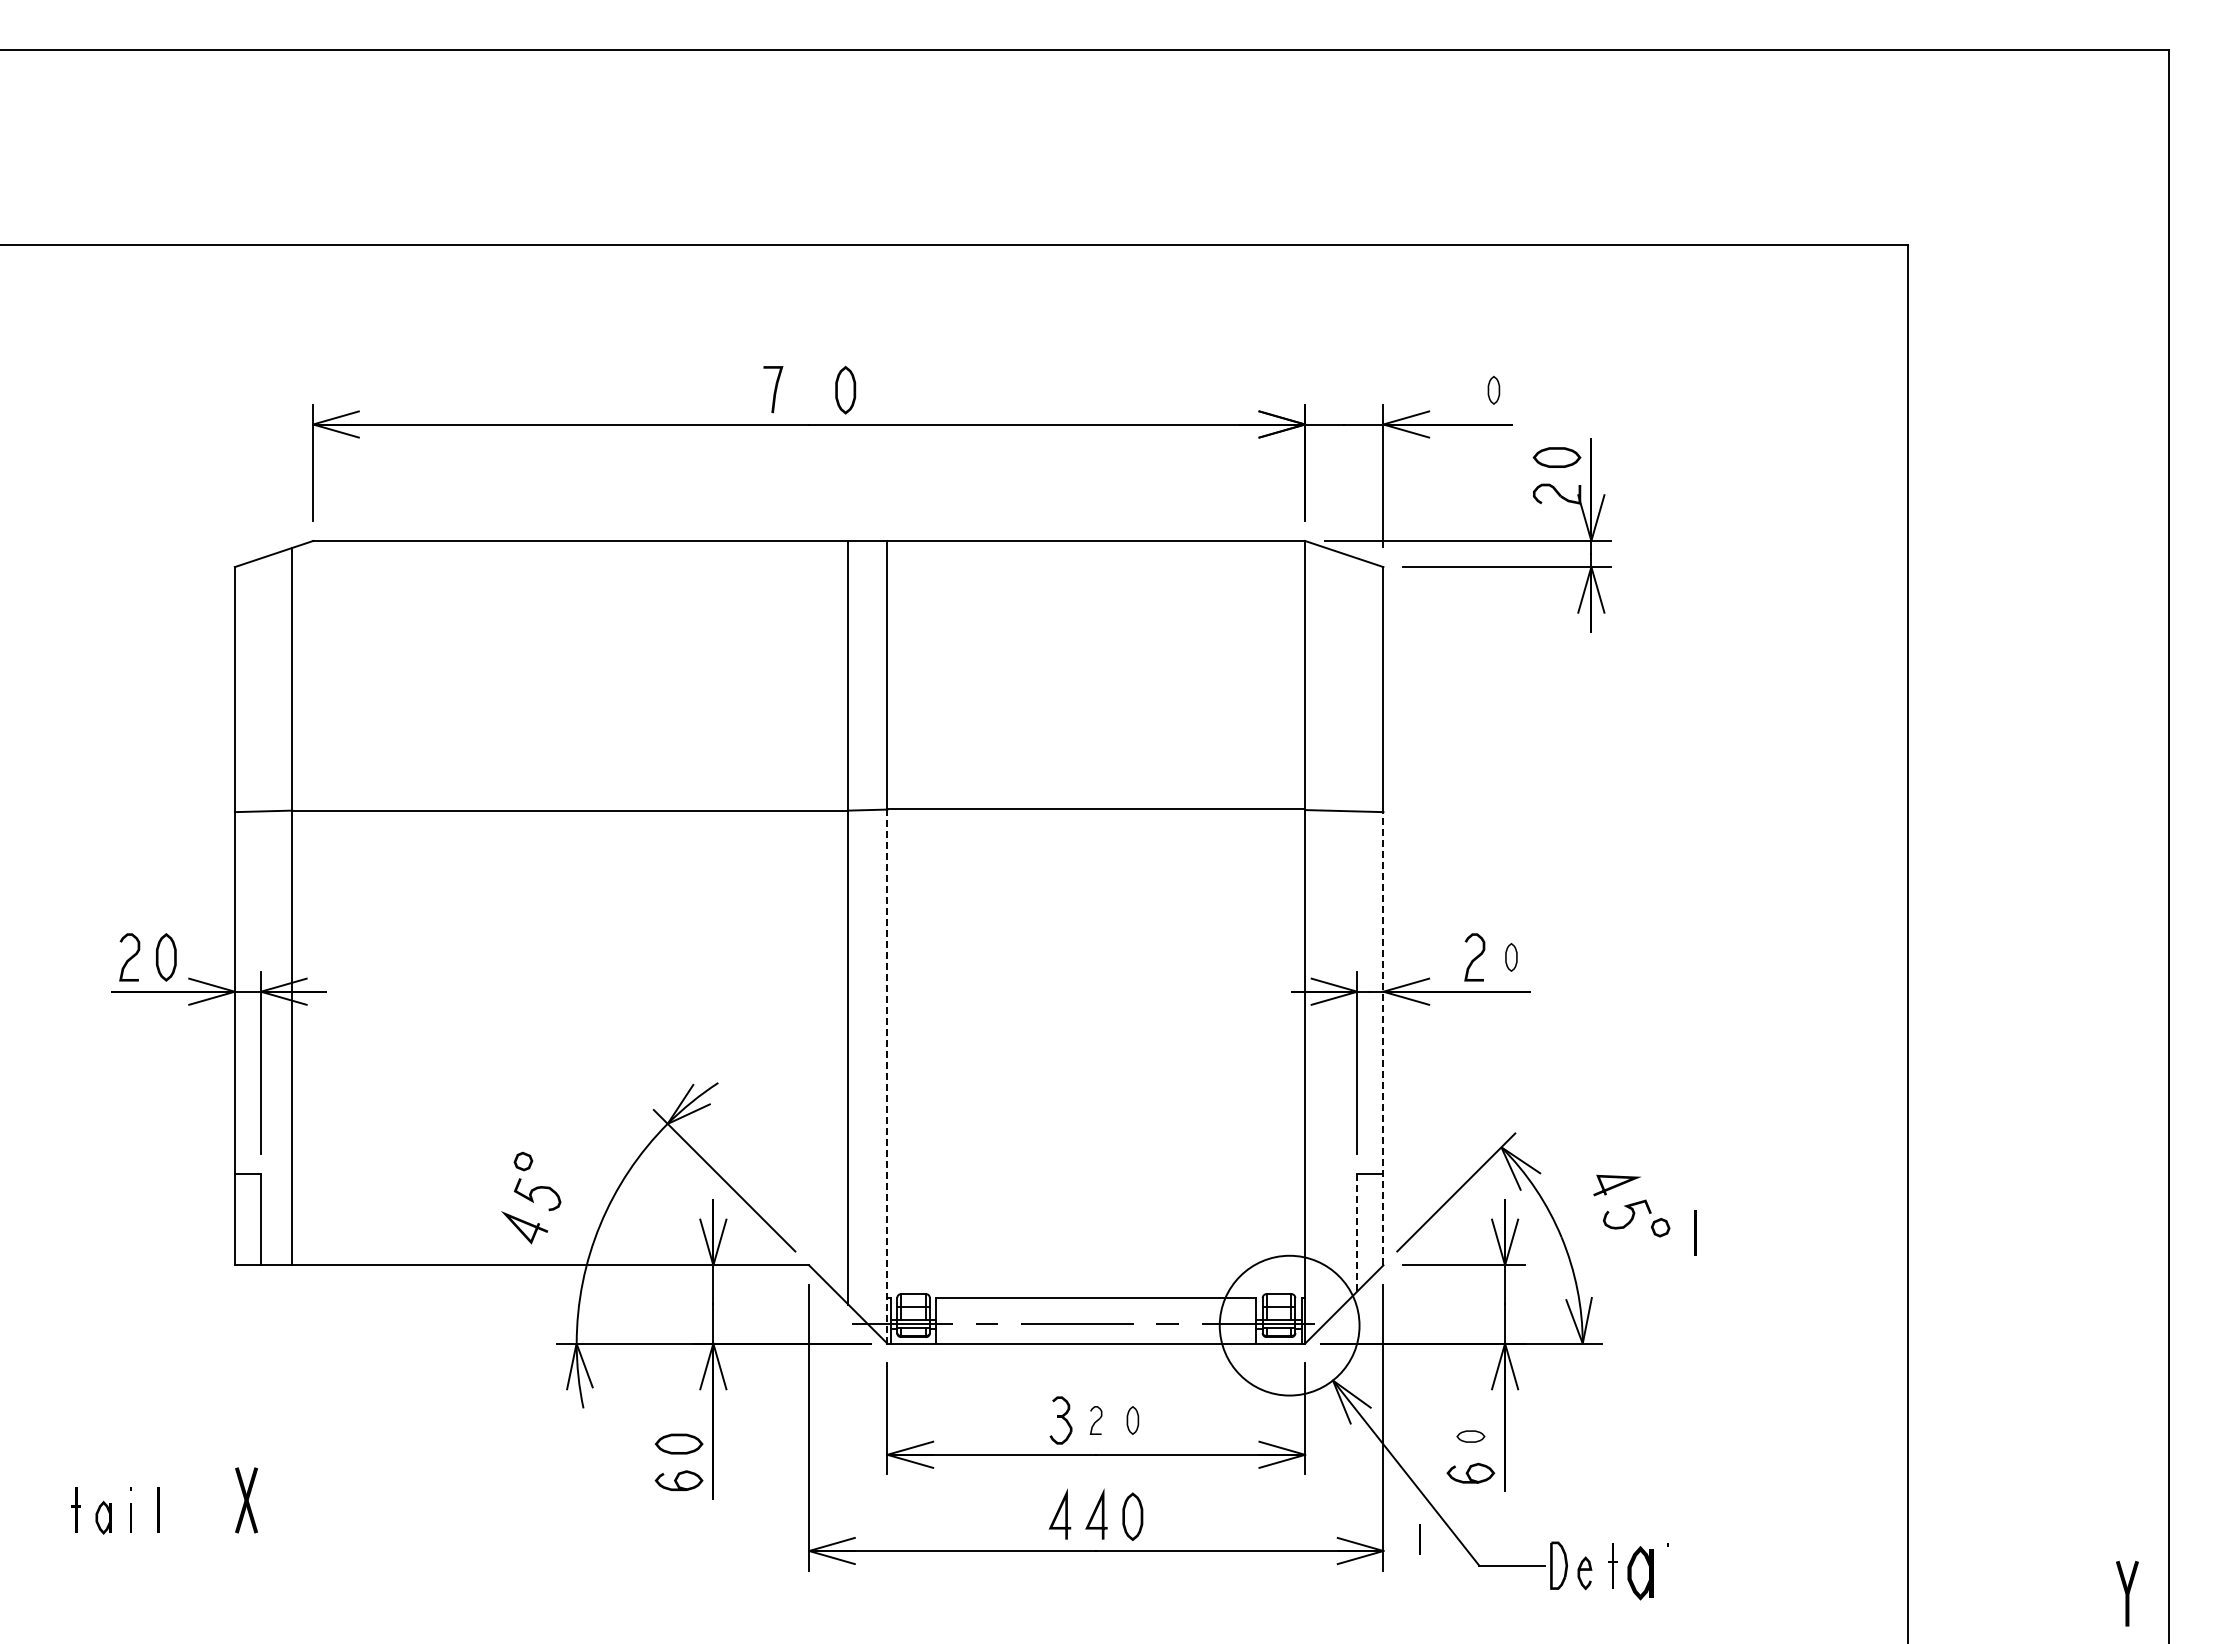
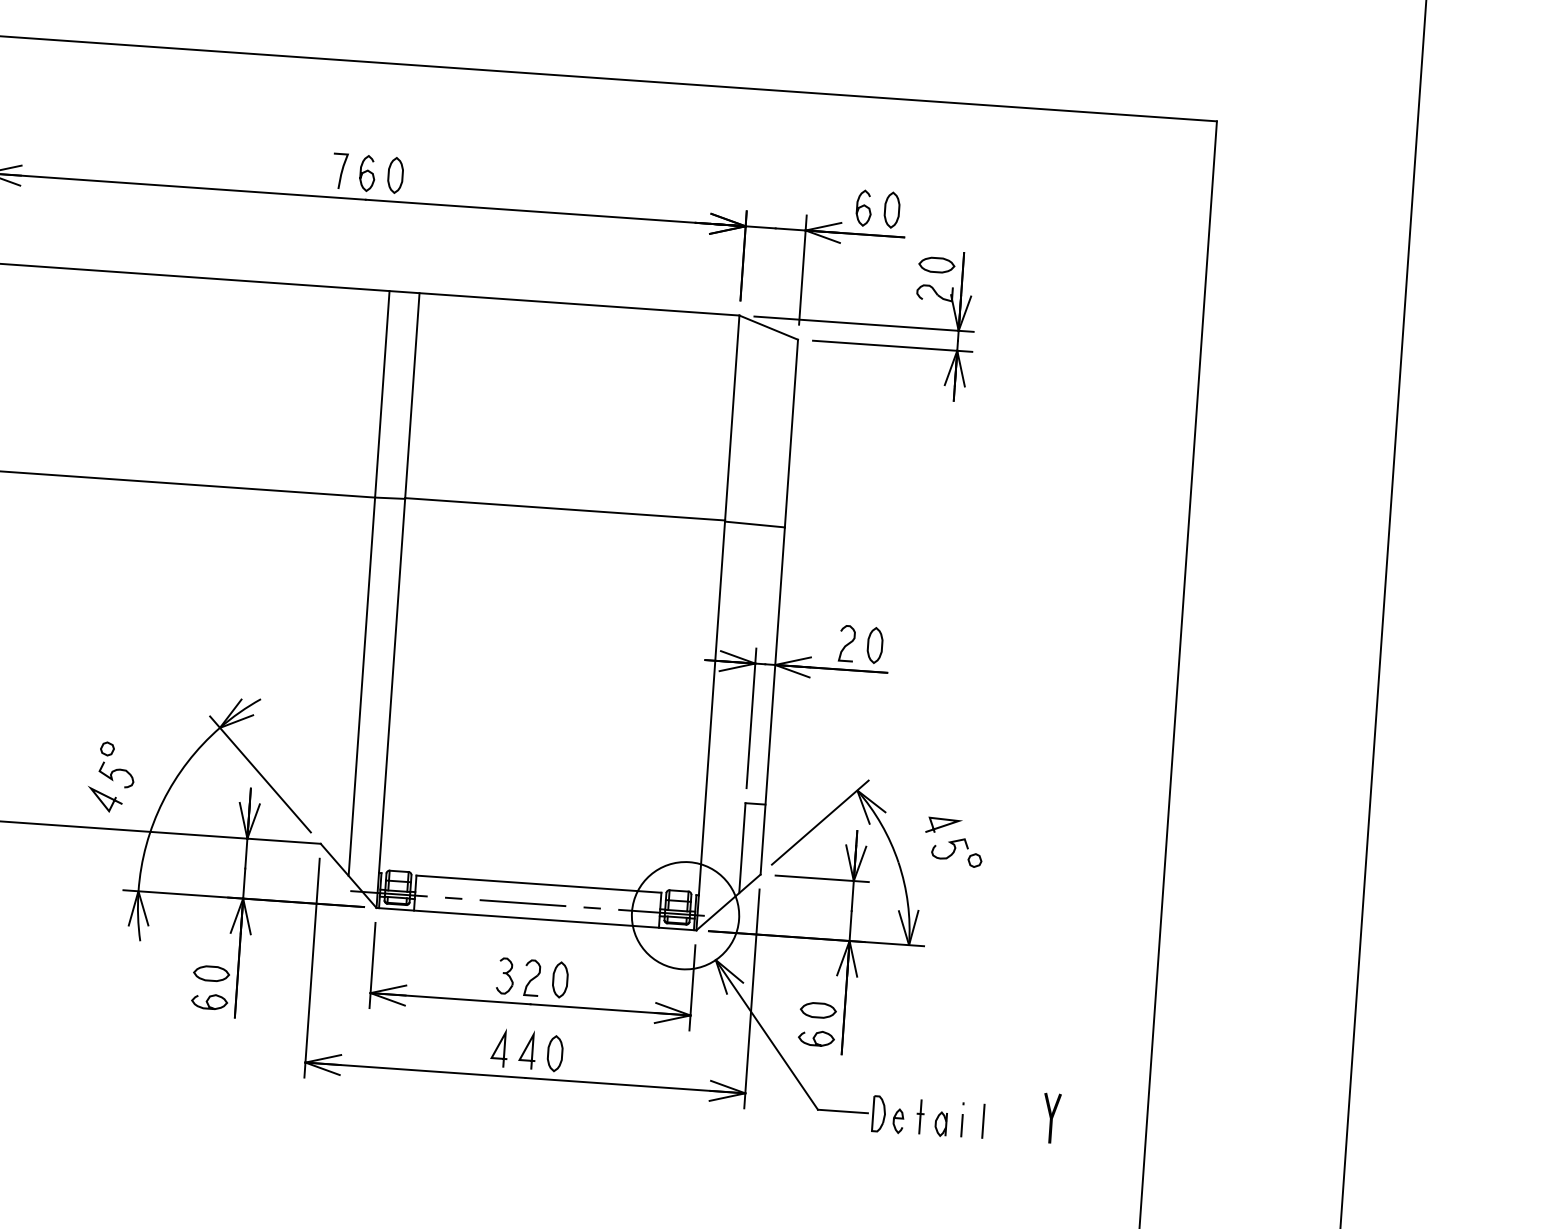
curve: (808, 388) -> (367, 172), added
curve: (1456, 388) -> (863, 206), added
part: (1493, 390) -> (891, 210), size x1.67
part: (1511, 957) -> (875, 645), size x1.67
line: (1383, 1038) -> (772, 700), dashed -> solid
line: (887, 1076) -> (390, 703), dashed -> solid
line: (1357, 1232) -> (742, 847), dashed -> solid
line: (1695, 1232) -> (983, 1121), moved
part: (1095, 1420) -> (531, 977), size x1.67
part: (1132, 1420) -> (560, 979), size x1.67
part: (1470, 1436) -> (818, 1010), size x1.67
line: (1419, 1539) -> (961, 1125), moved
part: (1640, 1573) -> (941, 1124), size x0.62
part: (2127, 1593) -> (1051, 1118), moved

